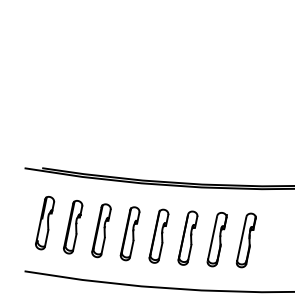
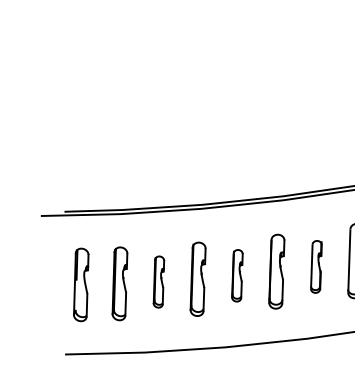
part: (101, 230) -> (158, 281), size x0.7
part: (158, 235) -> (236, 274), size x0.7
part: (216, 239) -> (315, 266), size x0.7

